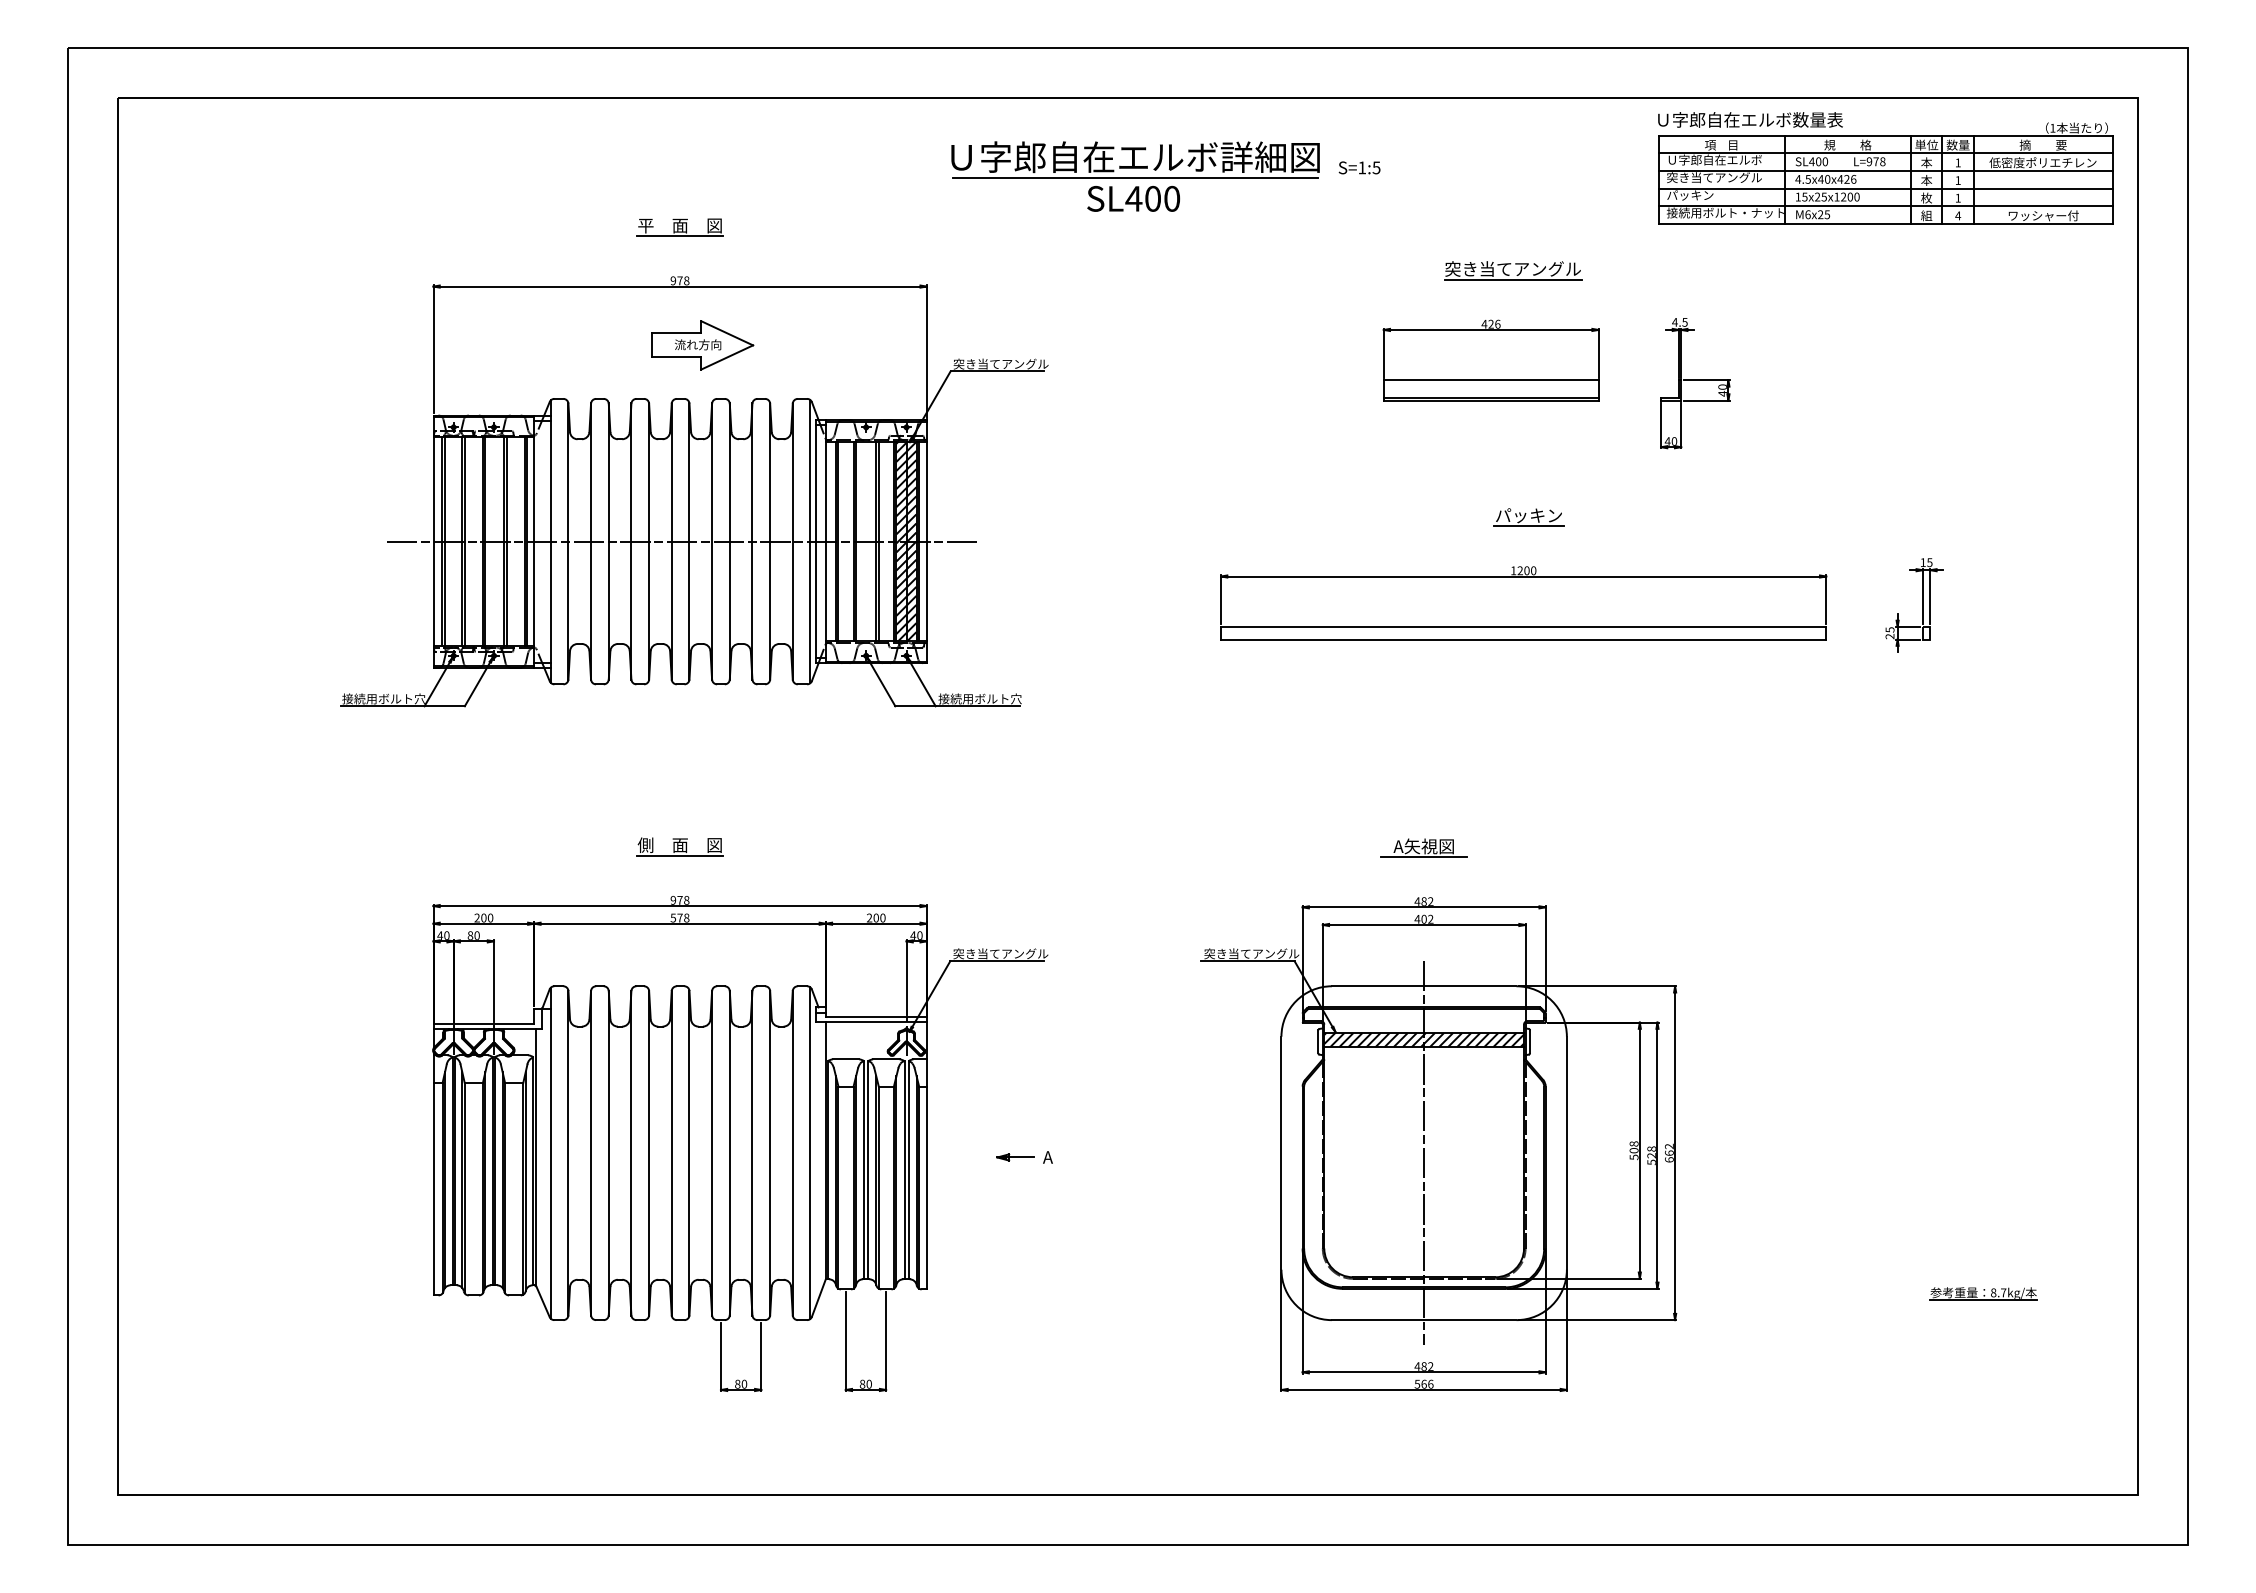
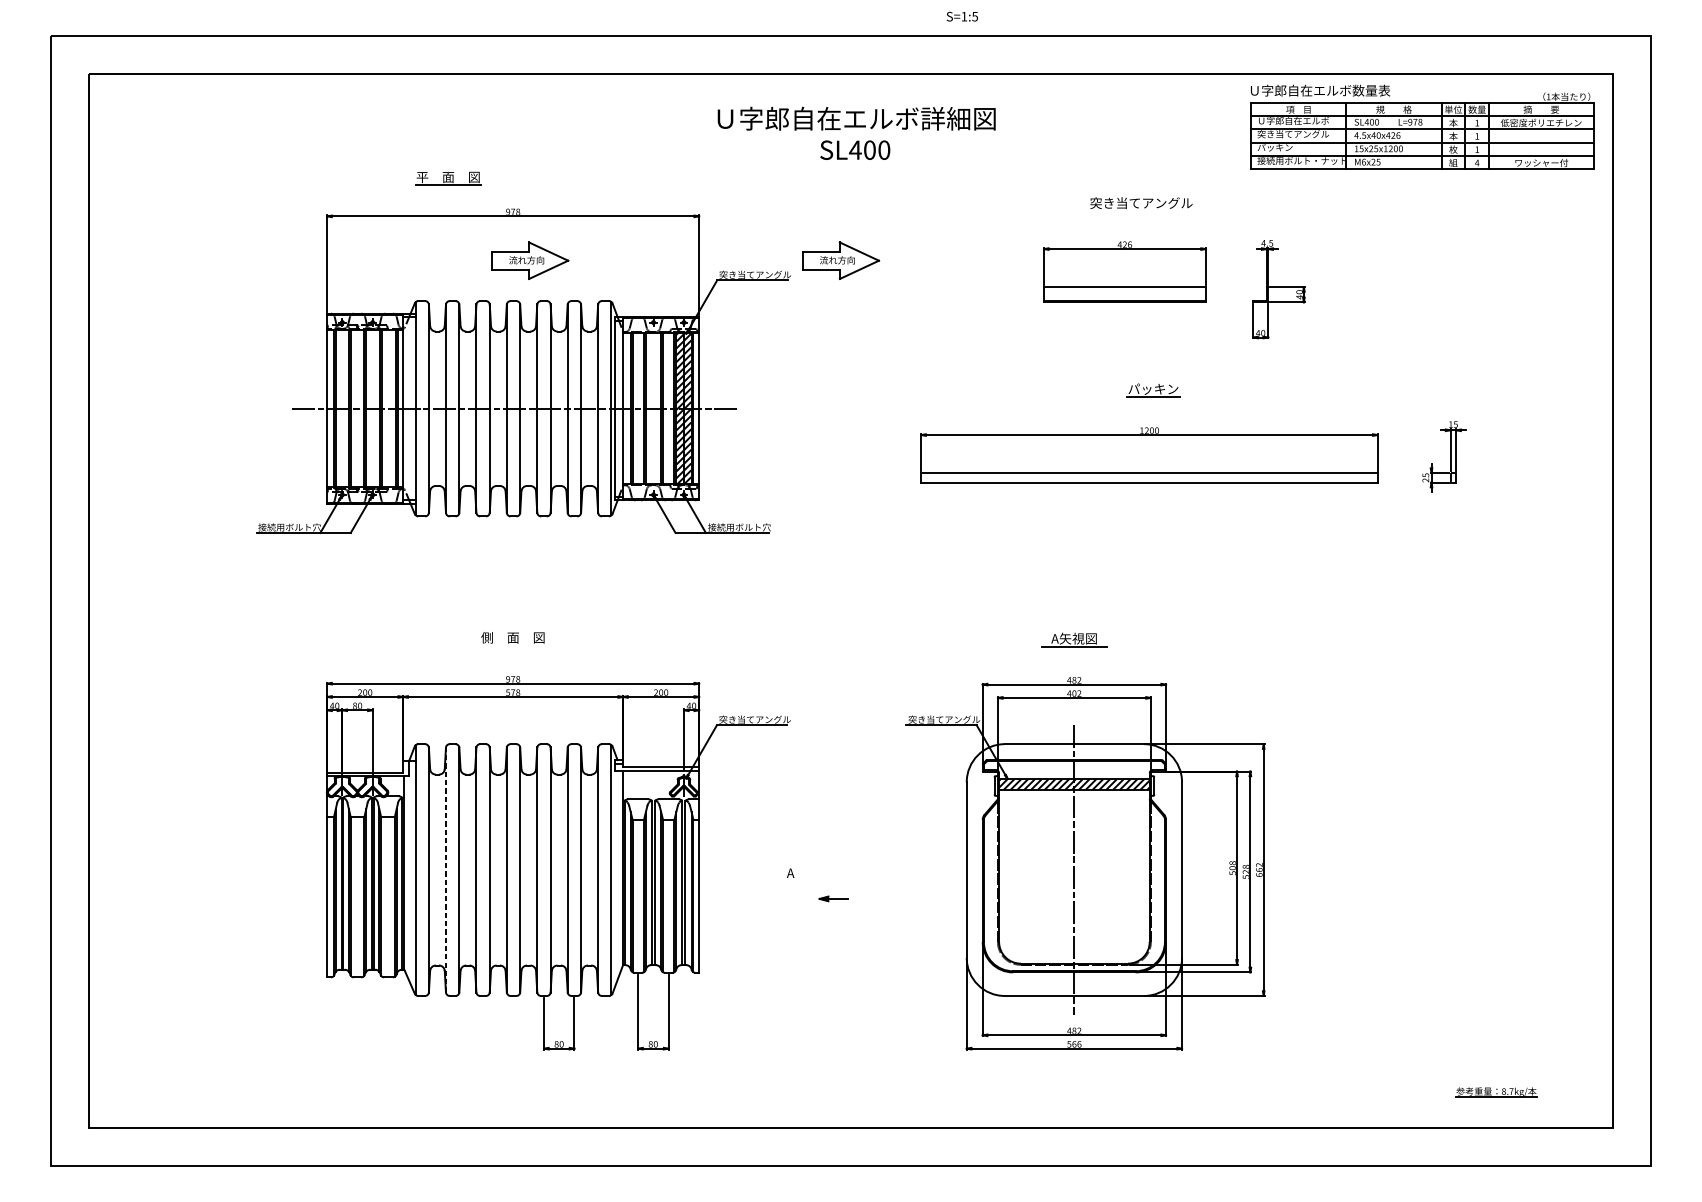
text: (1359, 167) -> (962, 16), moved
line: (1135, 178) -> (856, 134), removed
part: (679, 227) -> (447, 178), moved
line: (1512, 279) -> (1141, 211), removed
part: (1114, 345) -> (840, 260), added
line: (680, 855) -> (513, 645), removed
line: (591, 1153) -> (446, 870), solid -> dashed
part: (1015, 1157) -> (833, 898), moved
part: (1983, 1293) -> (1496, 1092), moved

